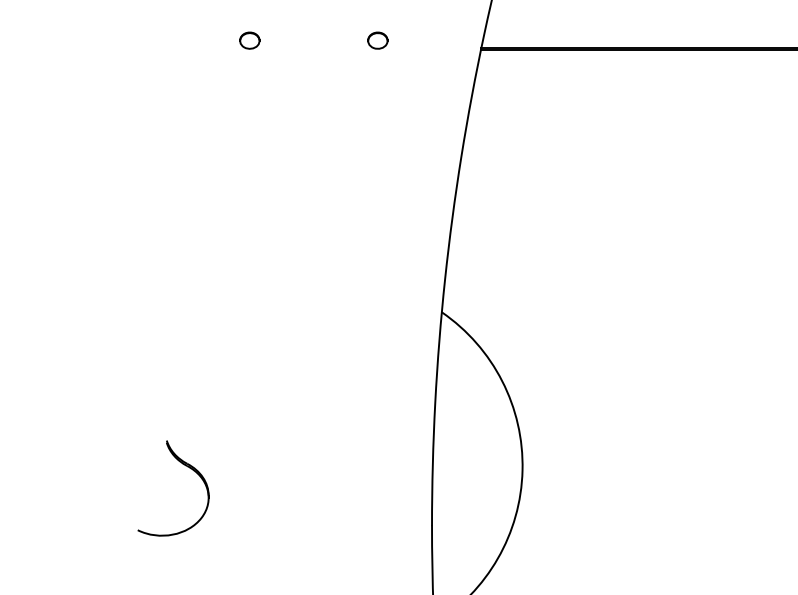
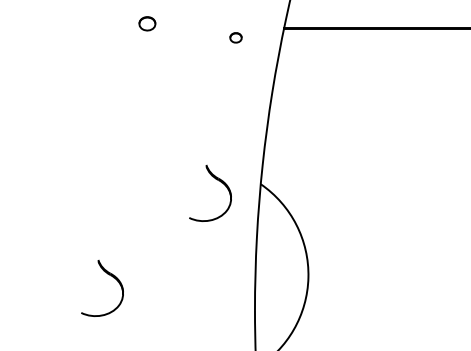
part: (249, 40) -> (147, 23), size x1.4
part: (376, 40) -> (235, 37), moved
part: (368, 305) -> (217, 180), added

